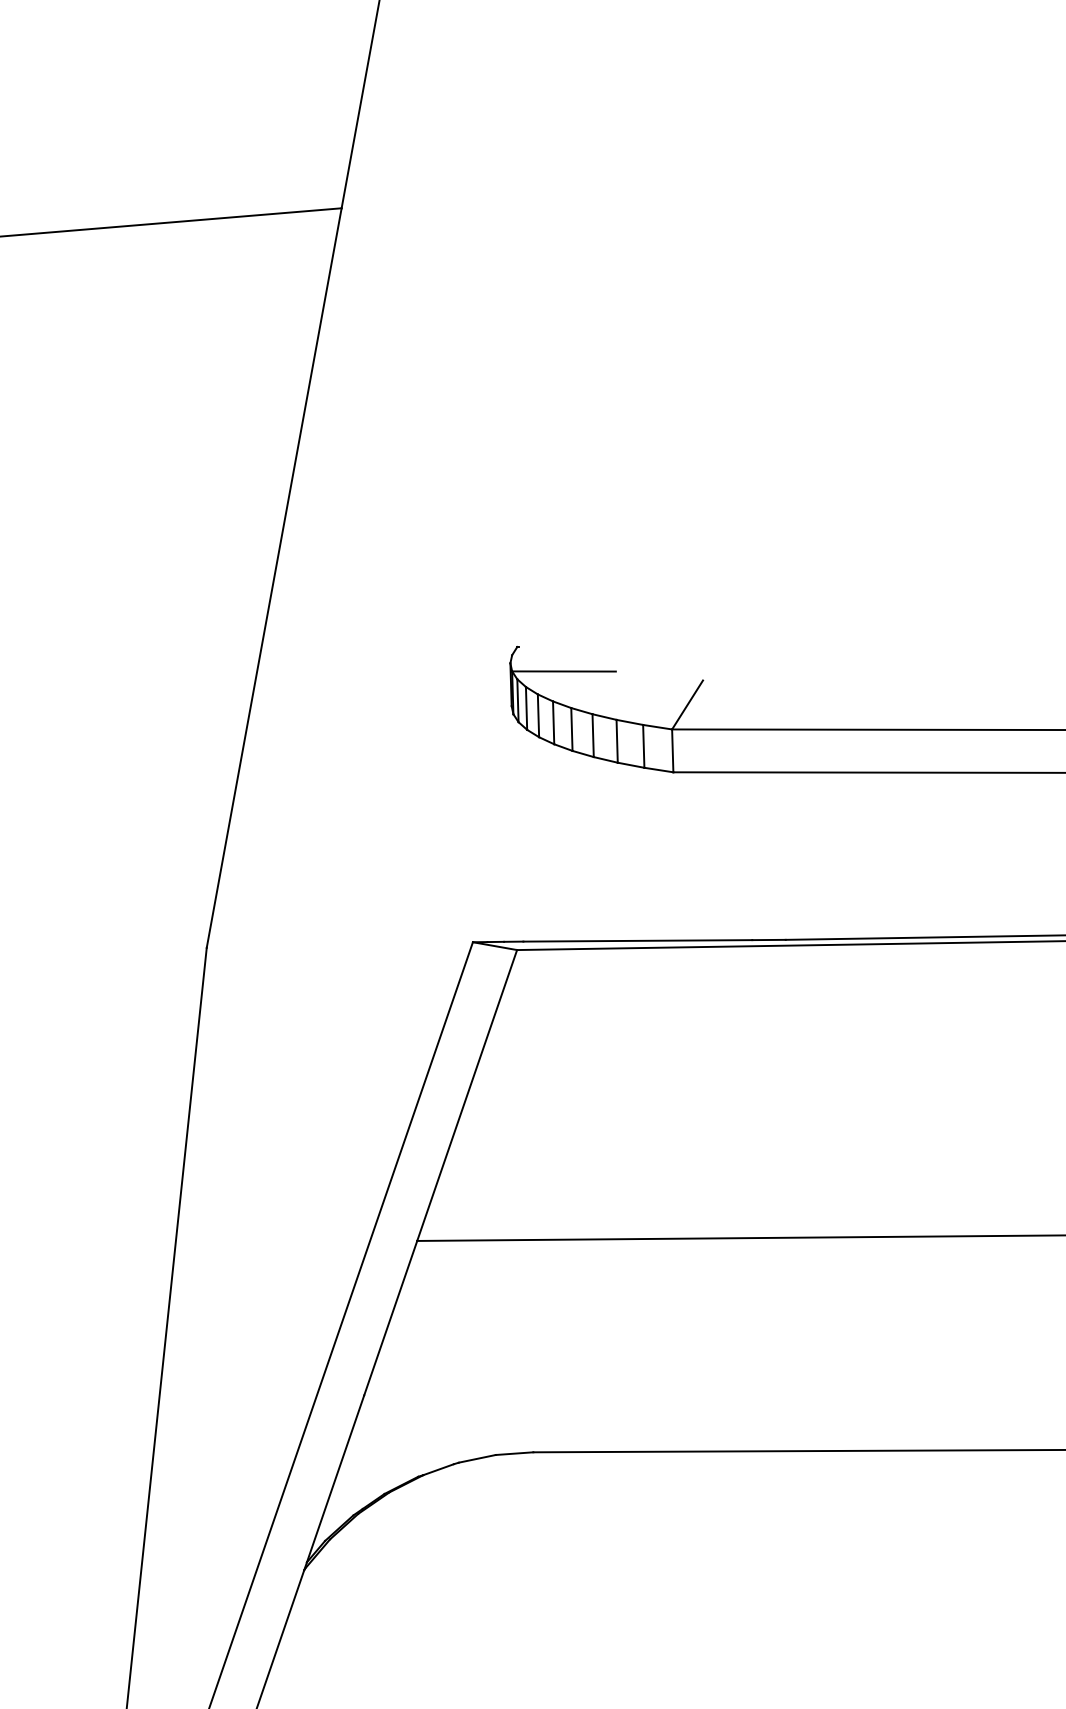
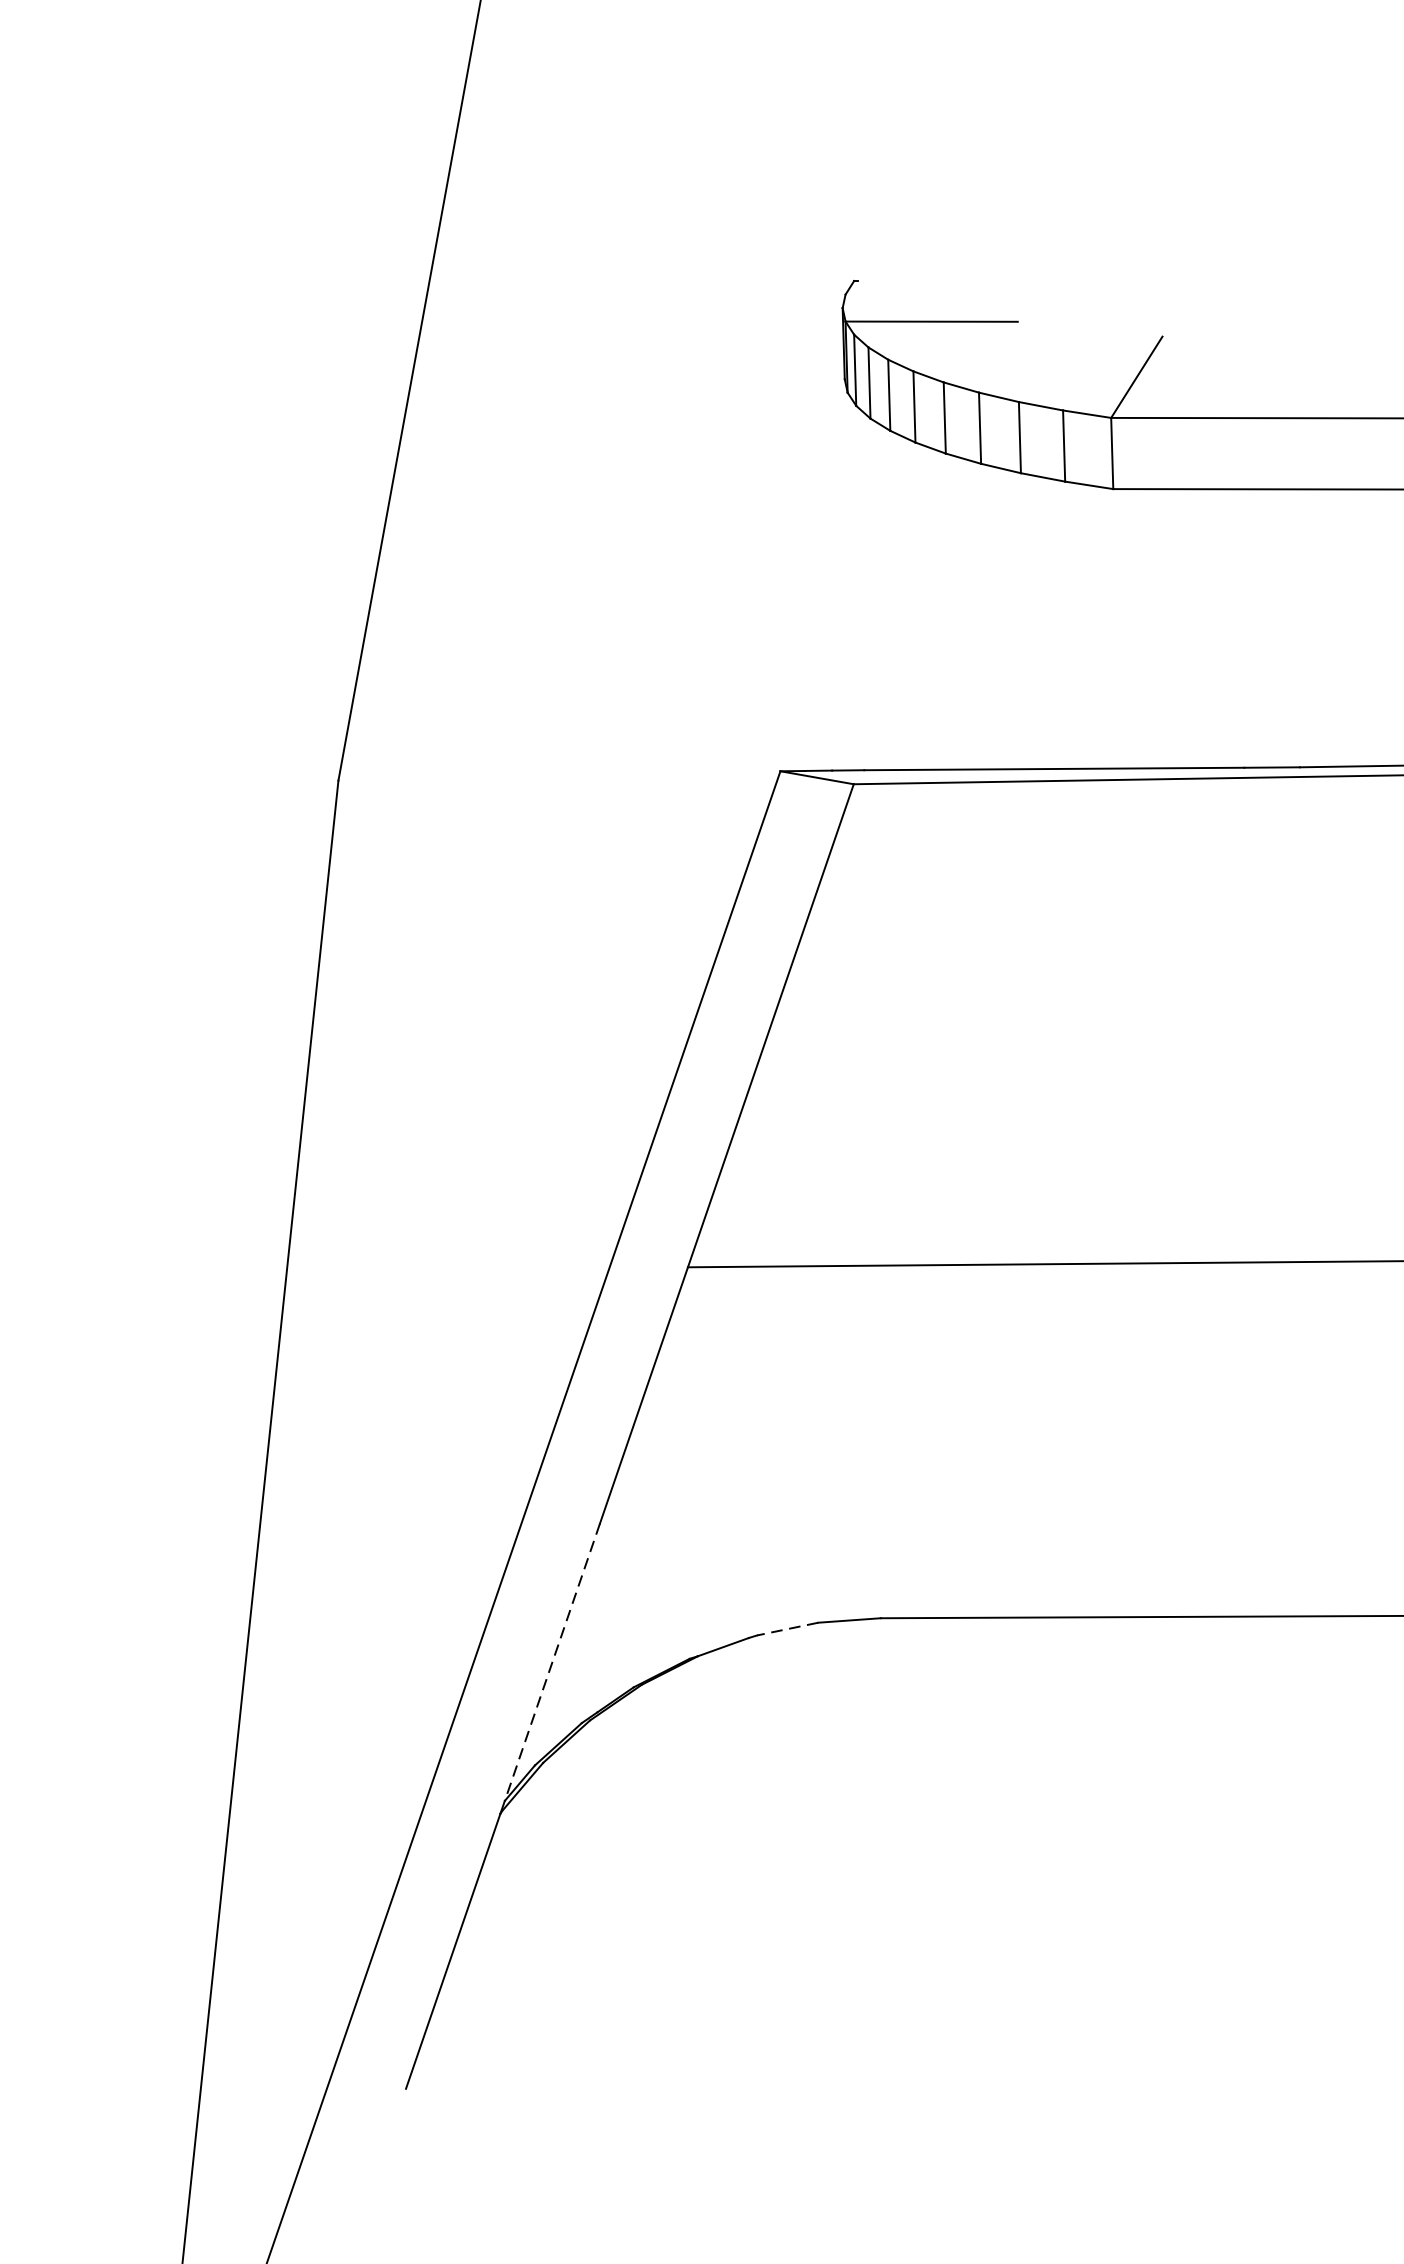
line: (477, 1458) -> (788, 1628), solid -> dashed
line: (335, 1479) -> (552, 1663), solid -> dashed

